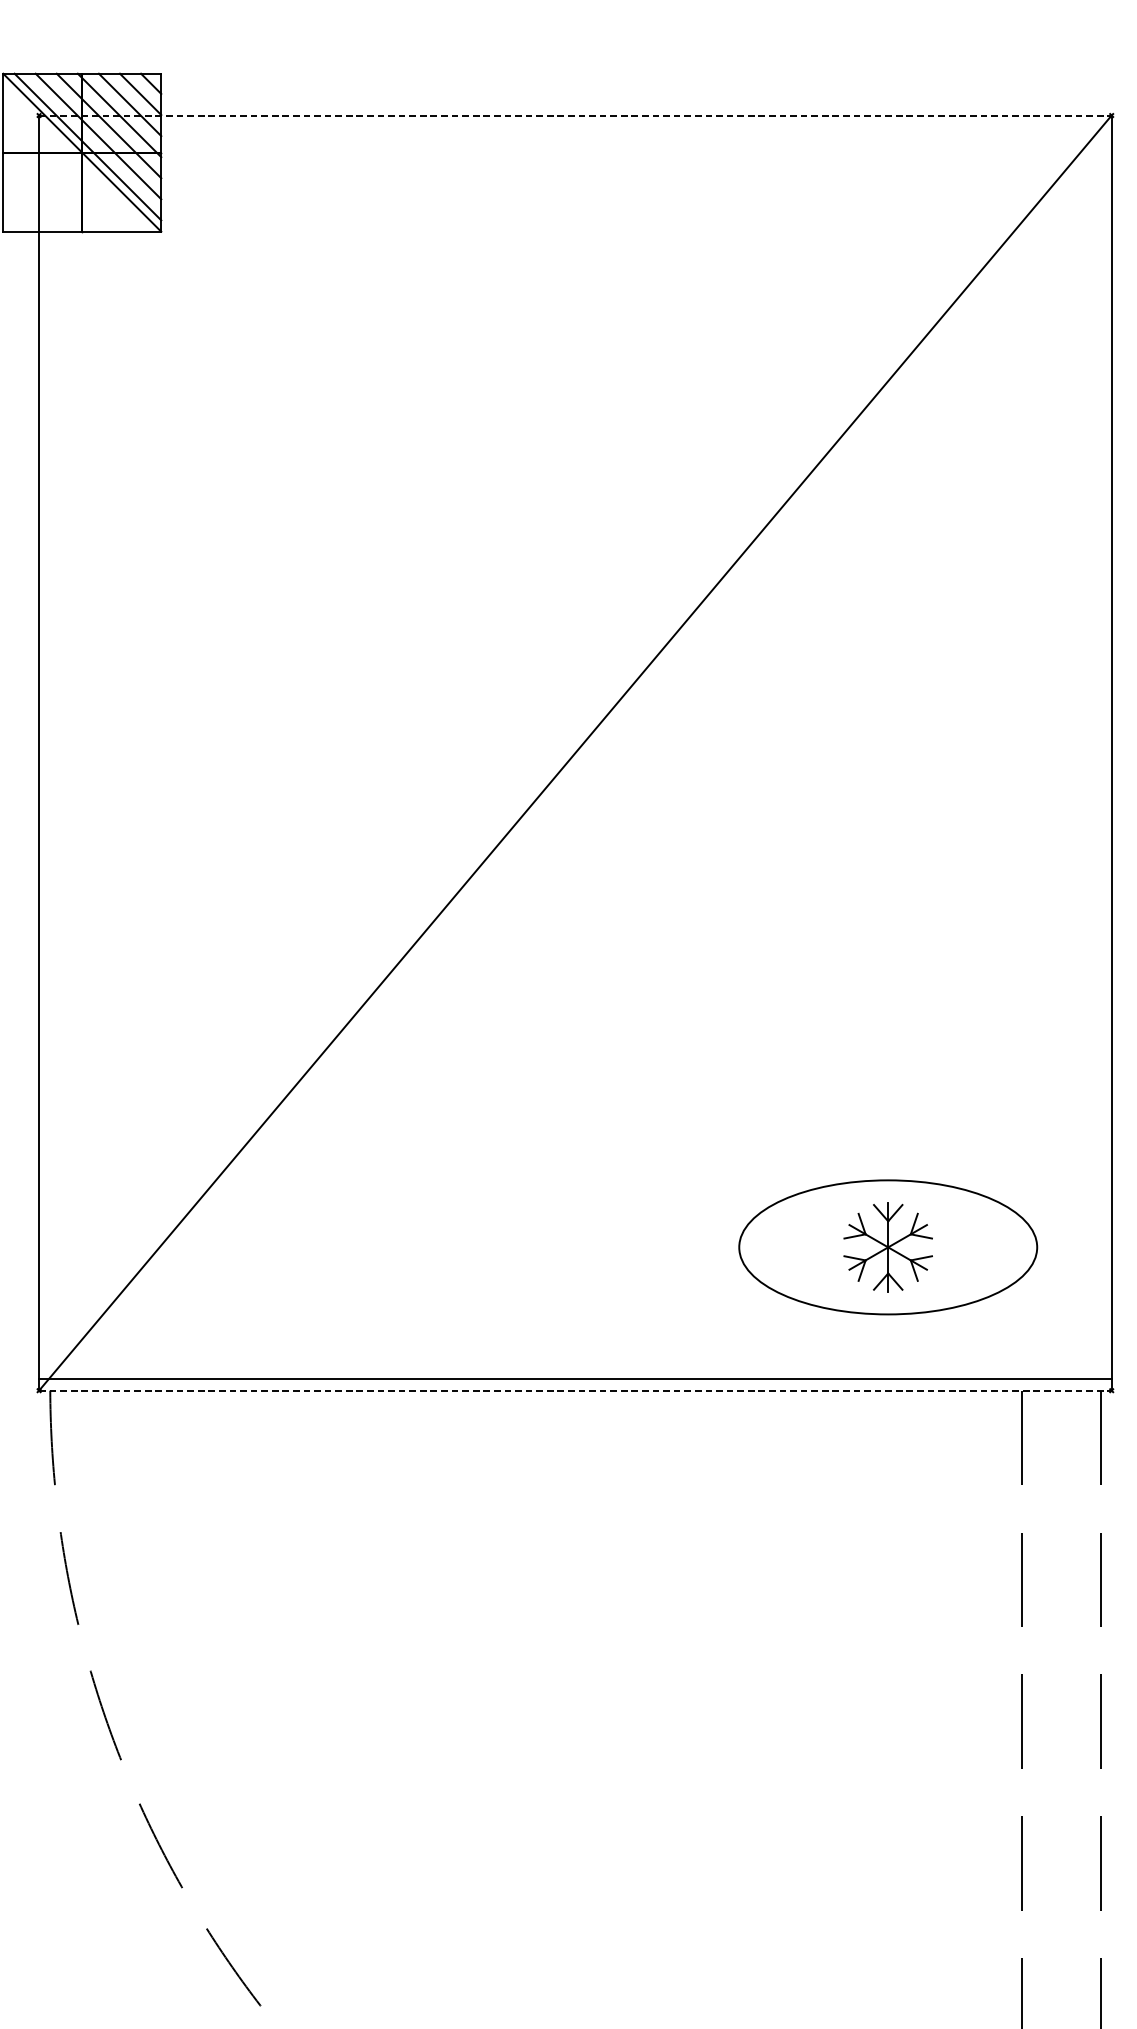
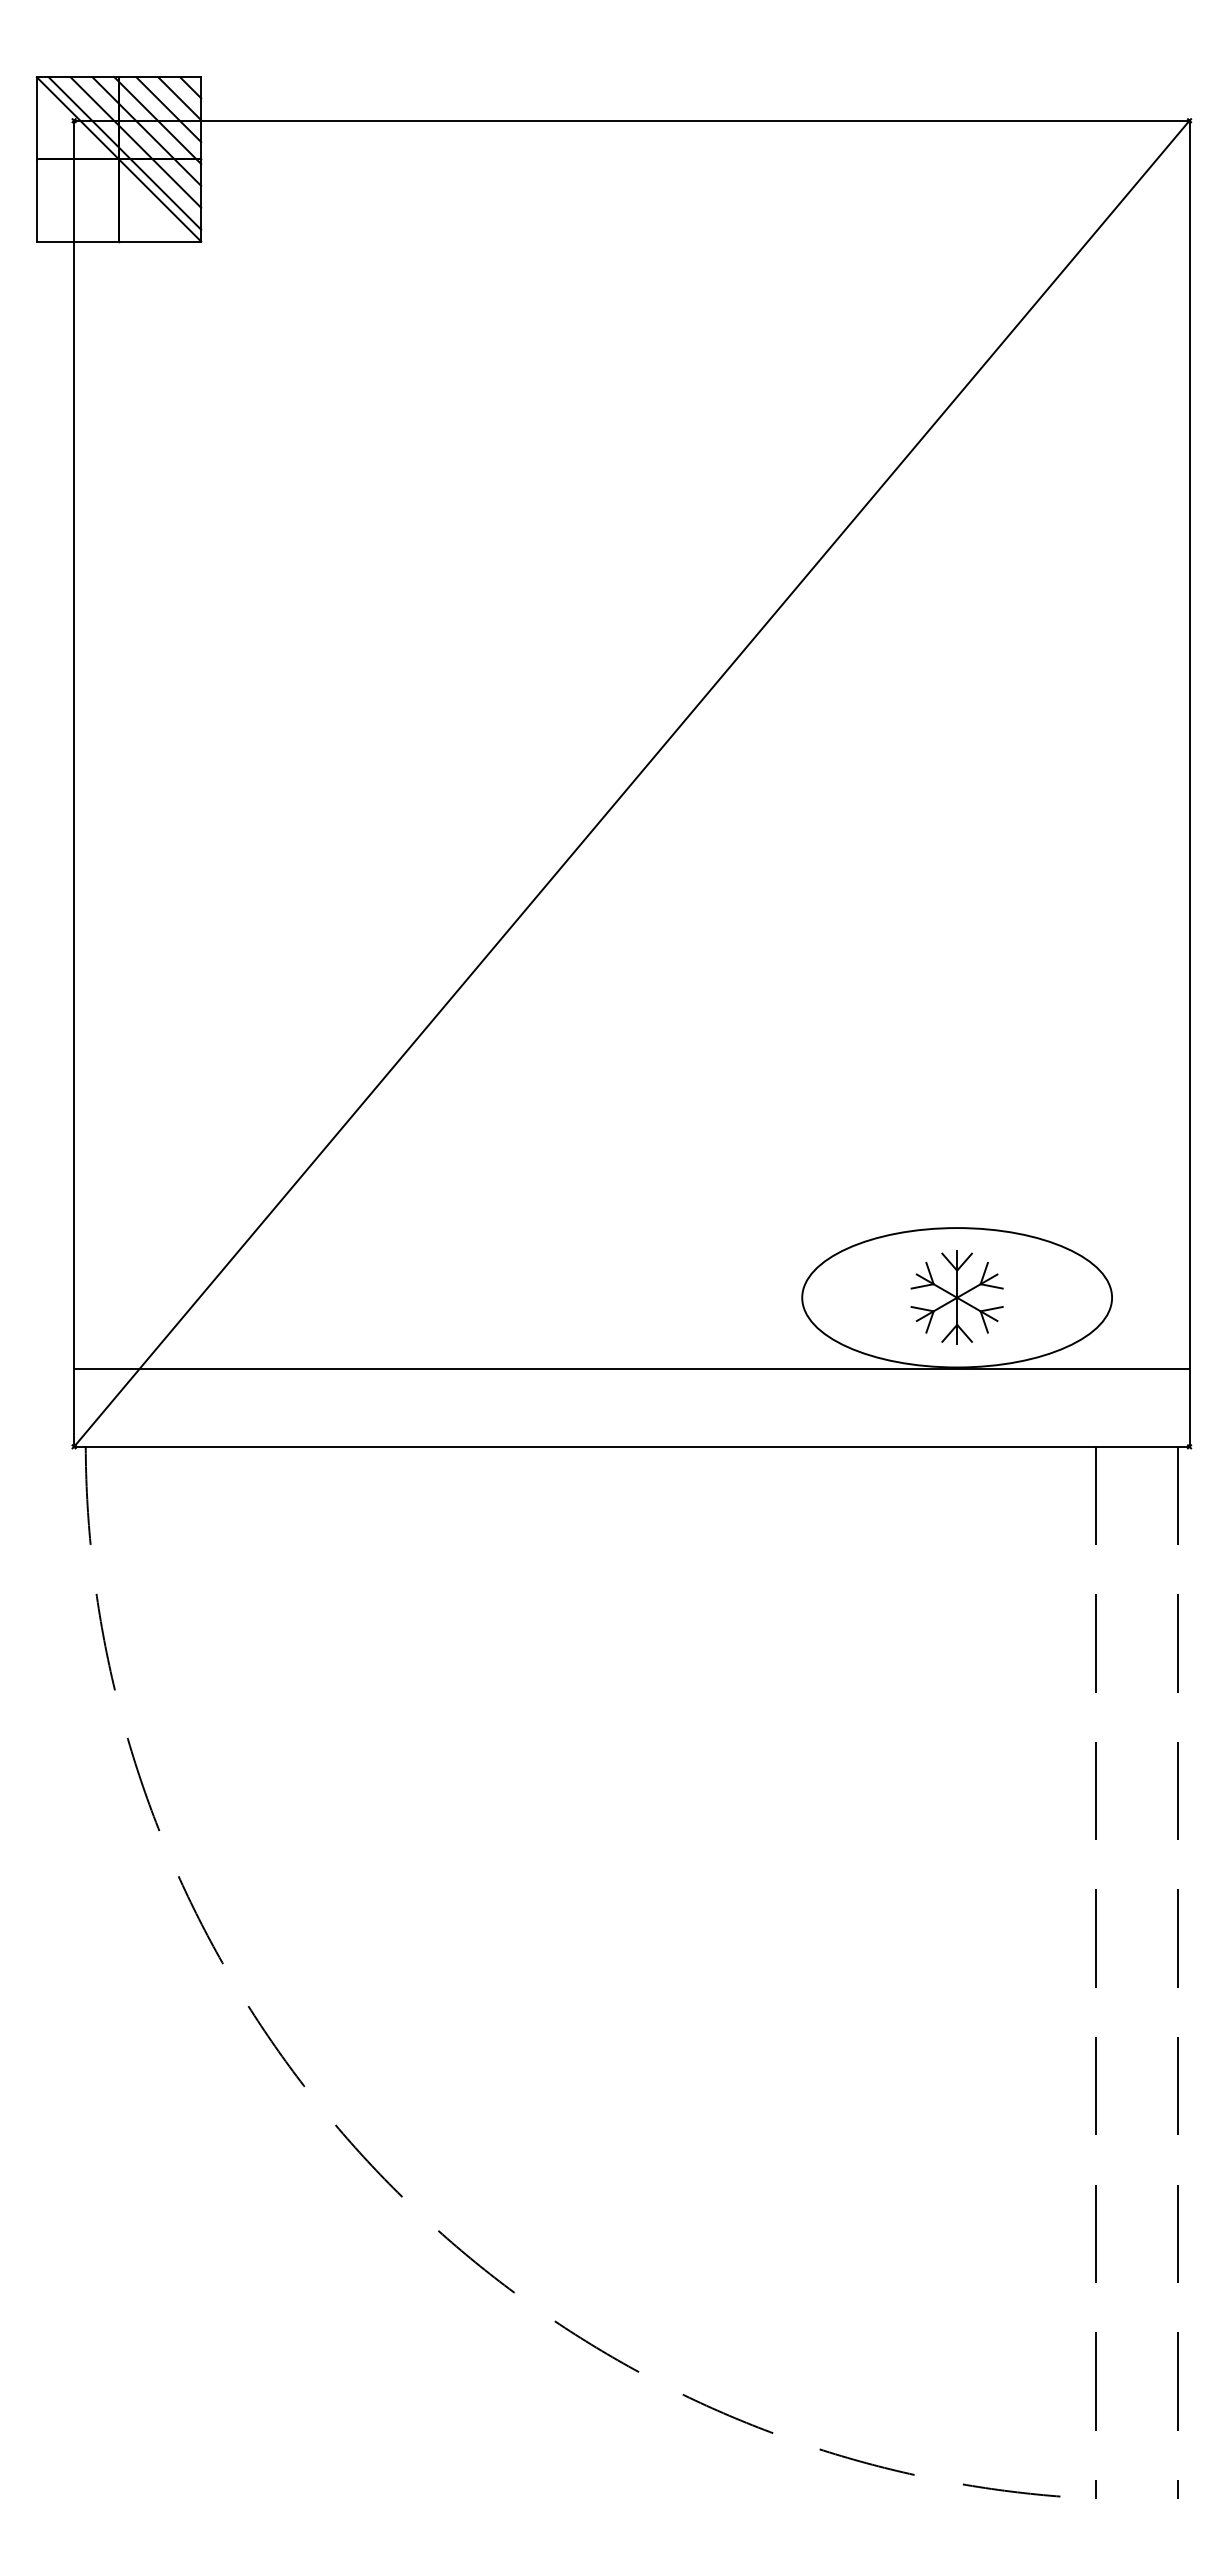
line: (575, 115) -> (631, 120), dashed -> solid
line: (575, 1378) -> (631, 1369), moved
line: (575, 1390) -> (631, 1446), dashed -> solid

